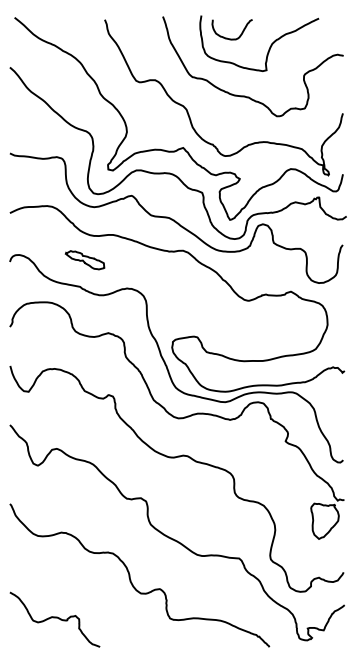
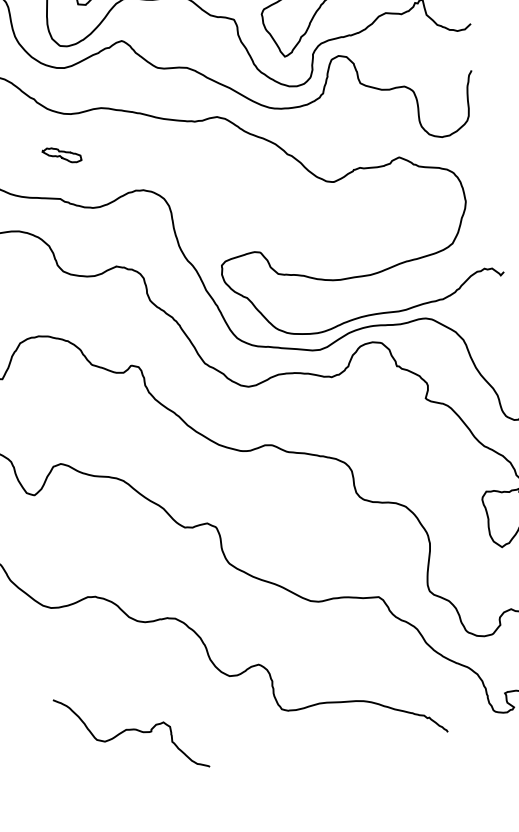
part: (84, 260) -> (61, 155), size x0.6
curve: (54, 618) -> (130, 731), moved

